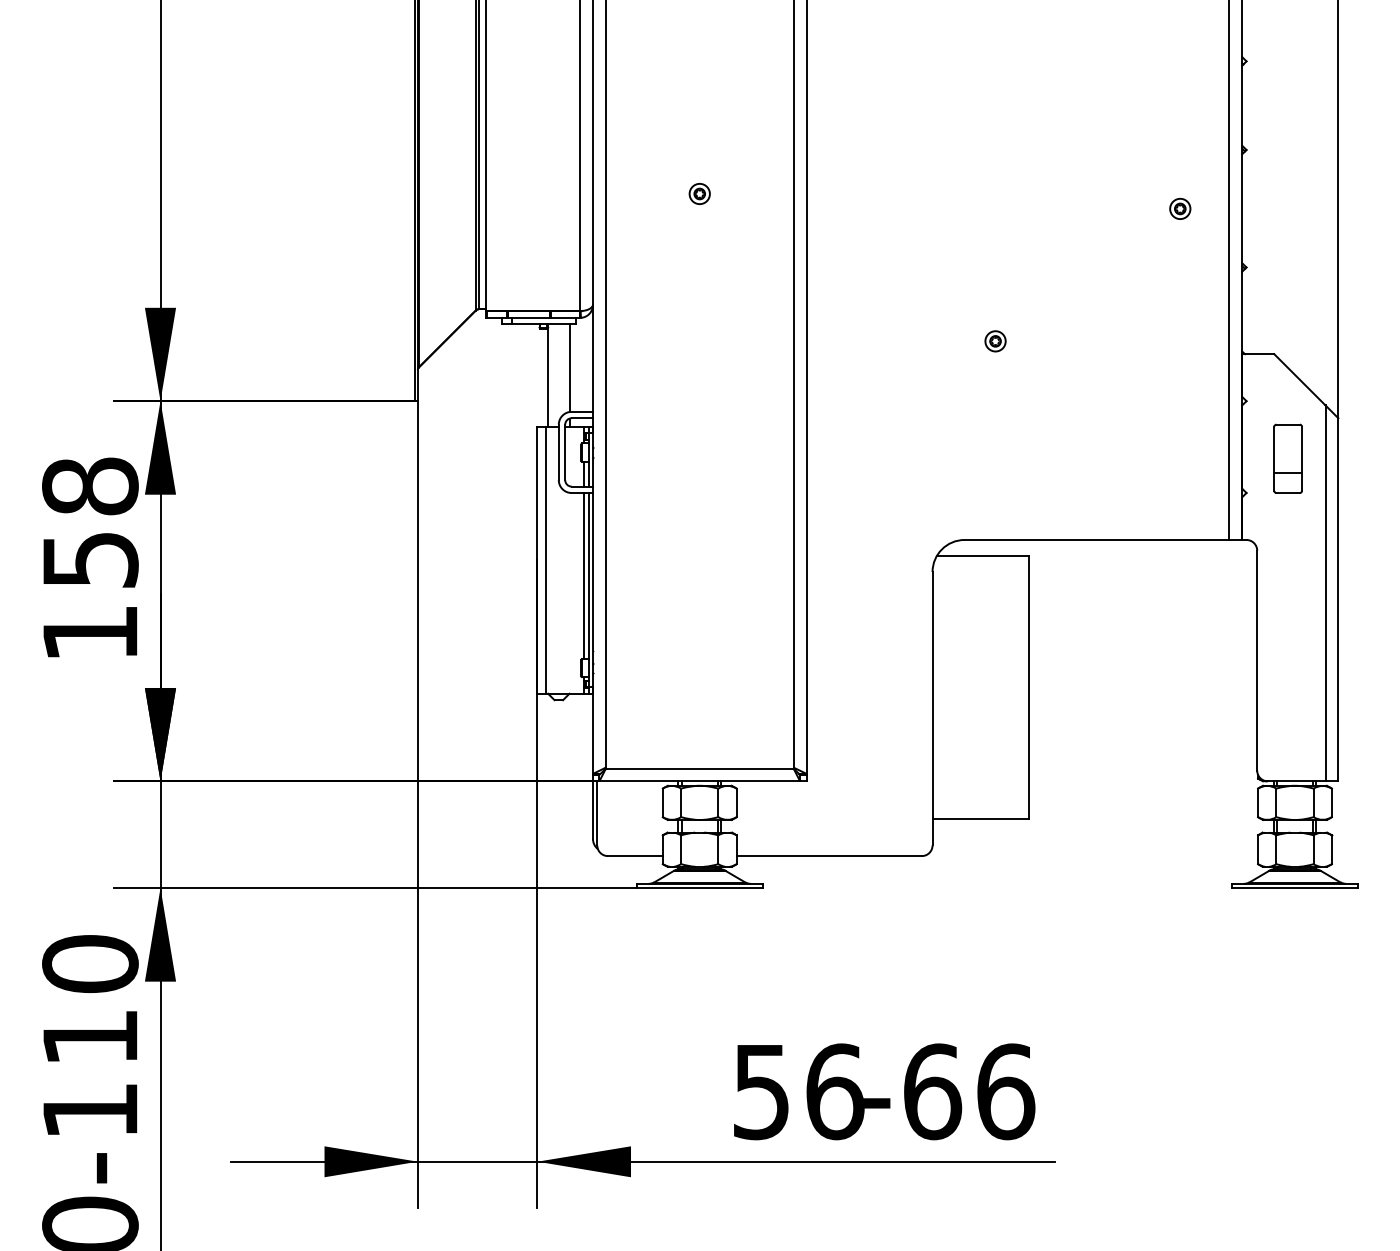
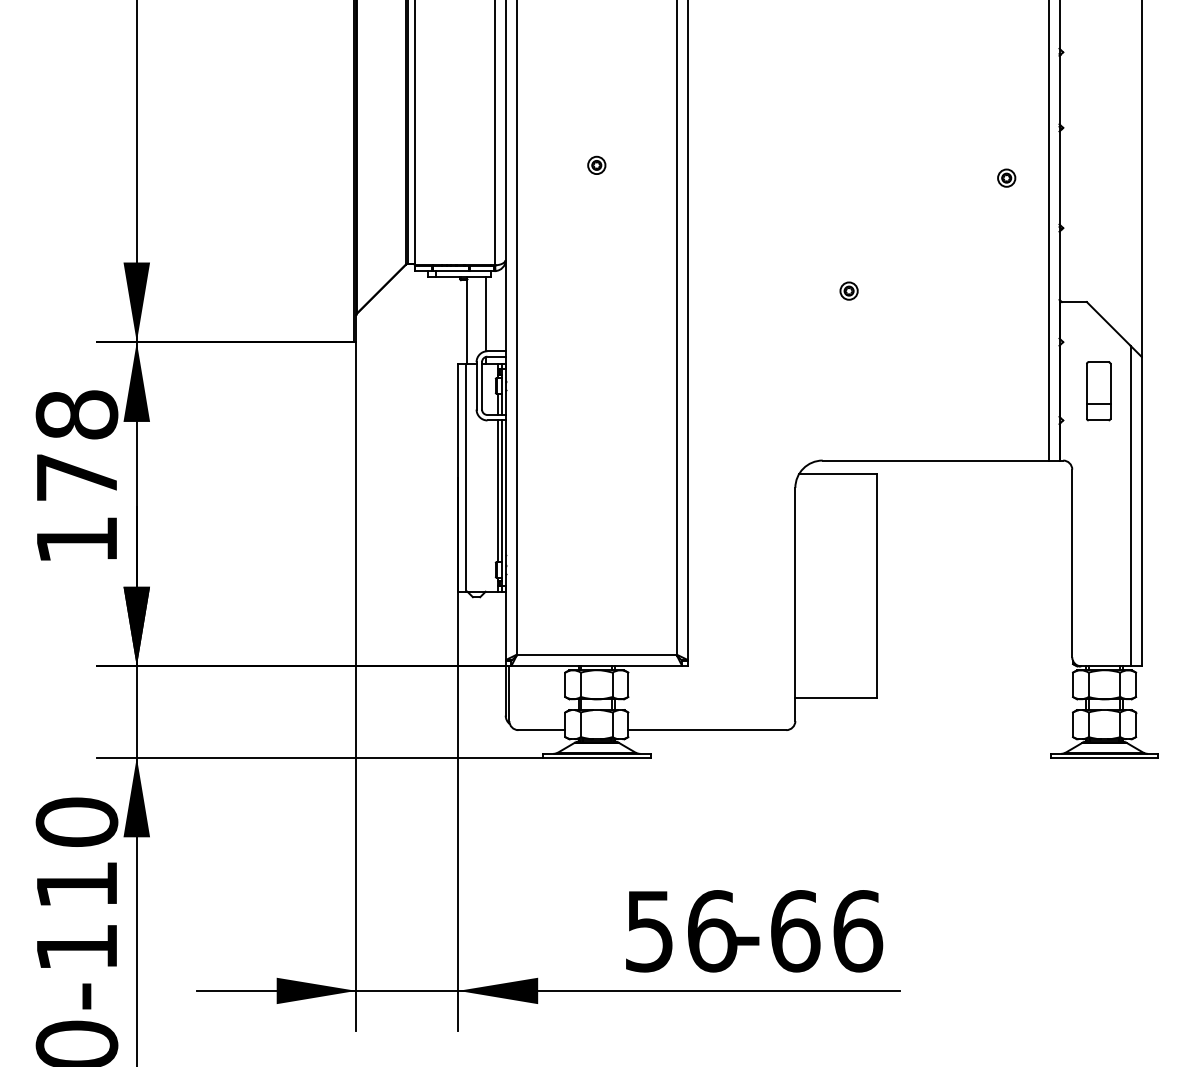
text: (90, 560) -> (77, 478), 158 -> 178

